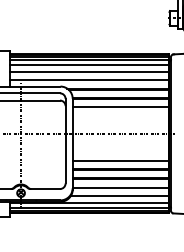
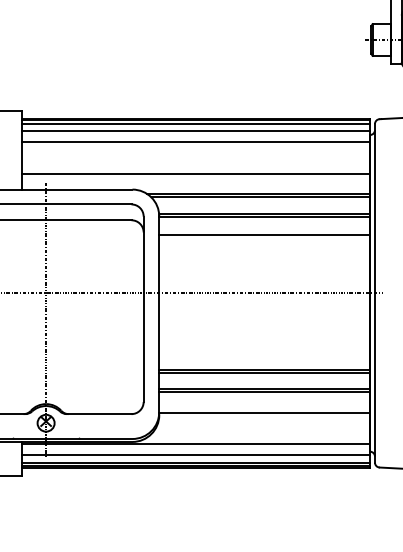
line: (88, 71) -> (193, 156), removed
line: (120, 160) -> (263, 351), removed
line: (119, 196) -> (261, 430), removed

